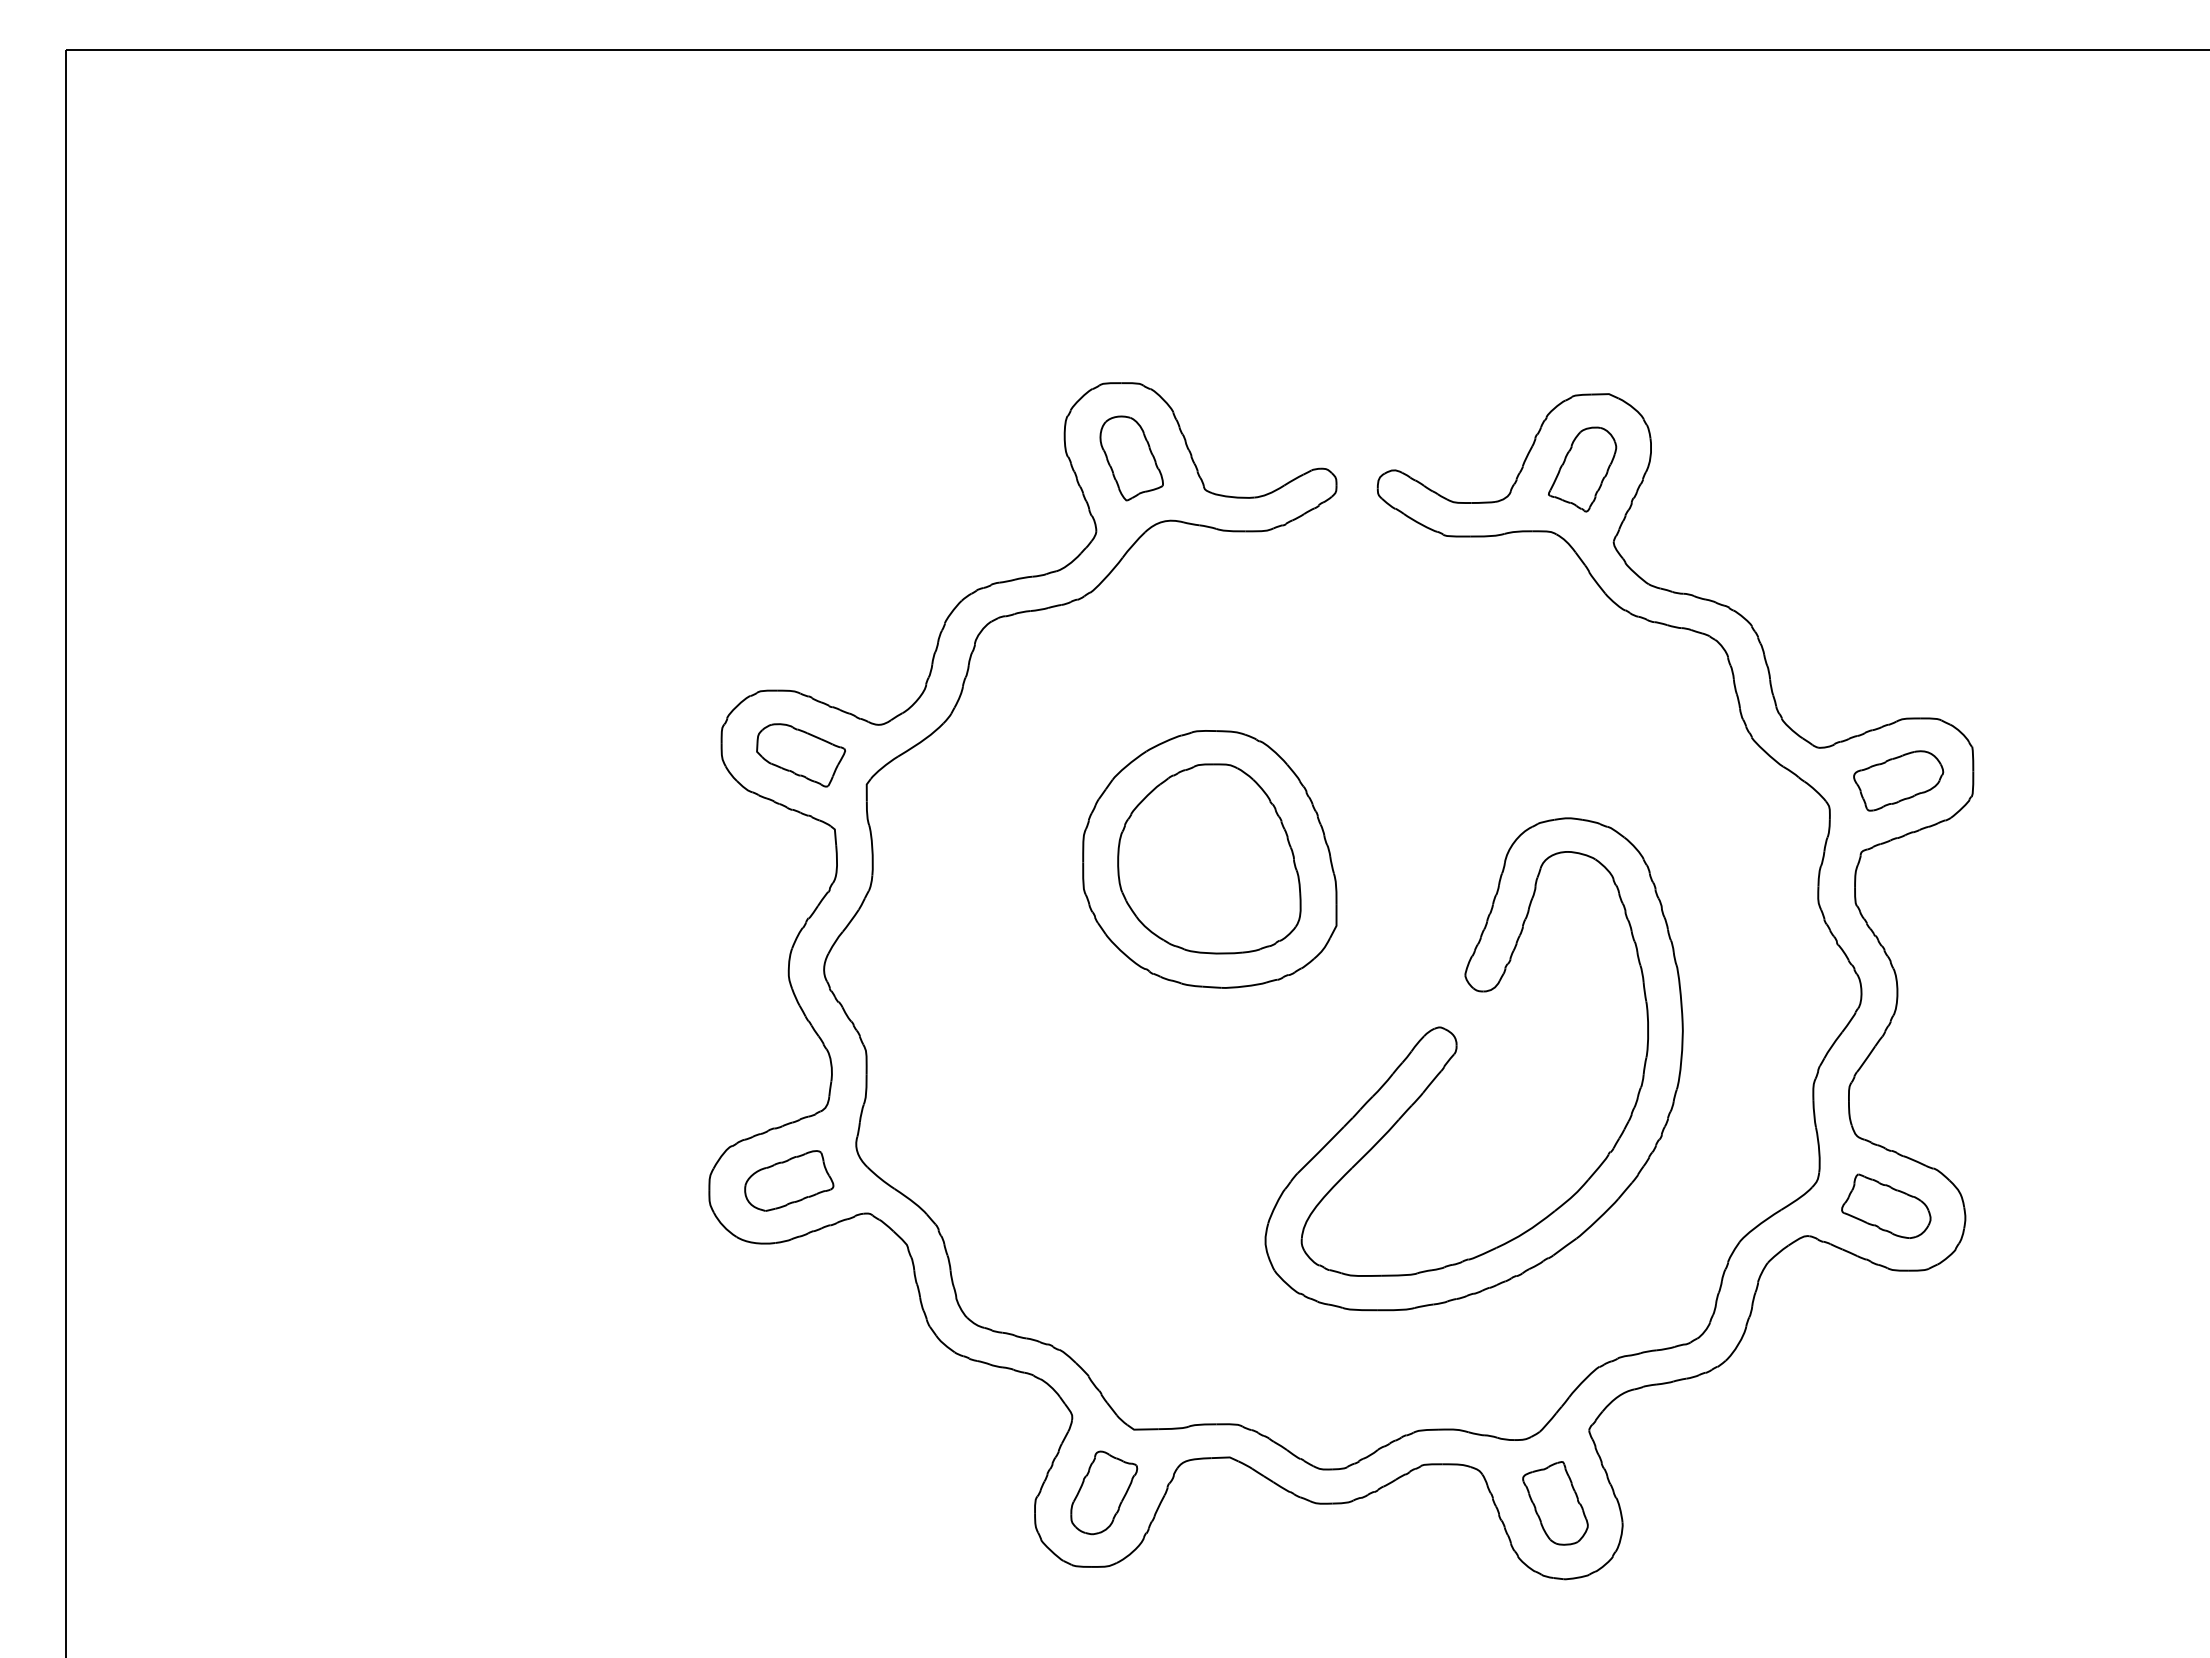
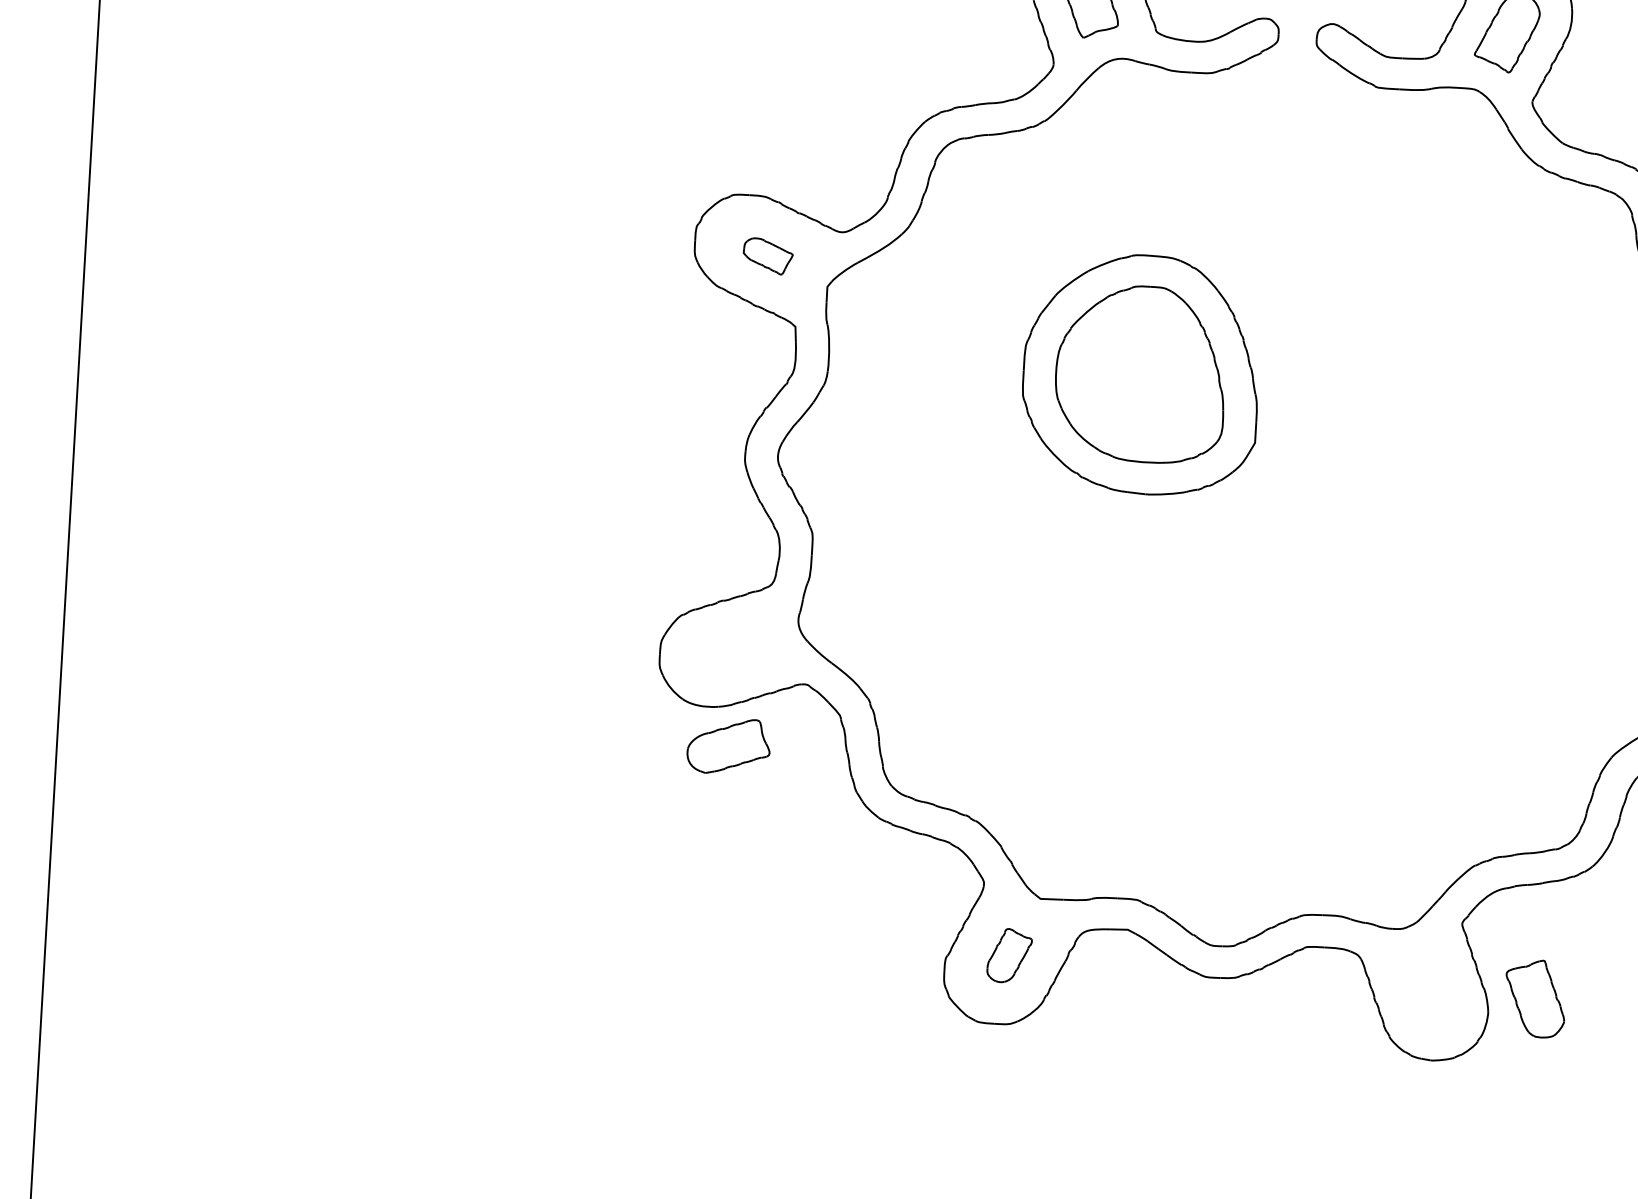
part: (800, 755) -> (767, 256), size x0.6
part: (1455, 1054) -> (1358, 568), removed
part: (789, 1180) -> (729, 746), moved
part: (1104, 1492) -> (1009, 955), size x0.7
part: (1555, 1503) -> (1535, 998), moved

